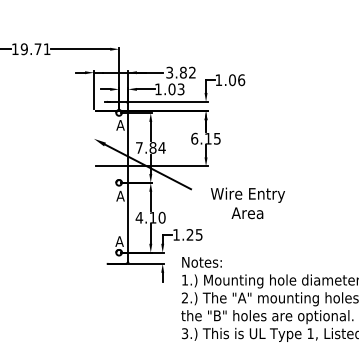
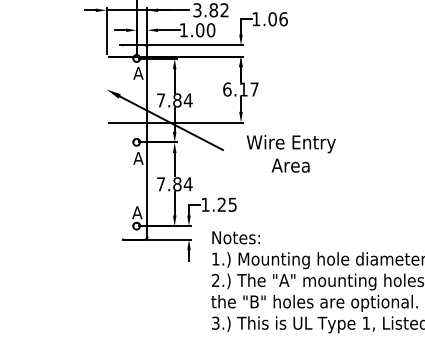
text: (180, 89) -> (210, 30), 1.03 -> 1.00
text: (217, 138) -> (254, 89), 6.15 -> 6.17
text: (247, 203) -> (290, 153), moved
text: (150, 217) -> (174, 183), 4.10 -> 7.84

